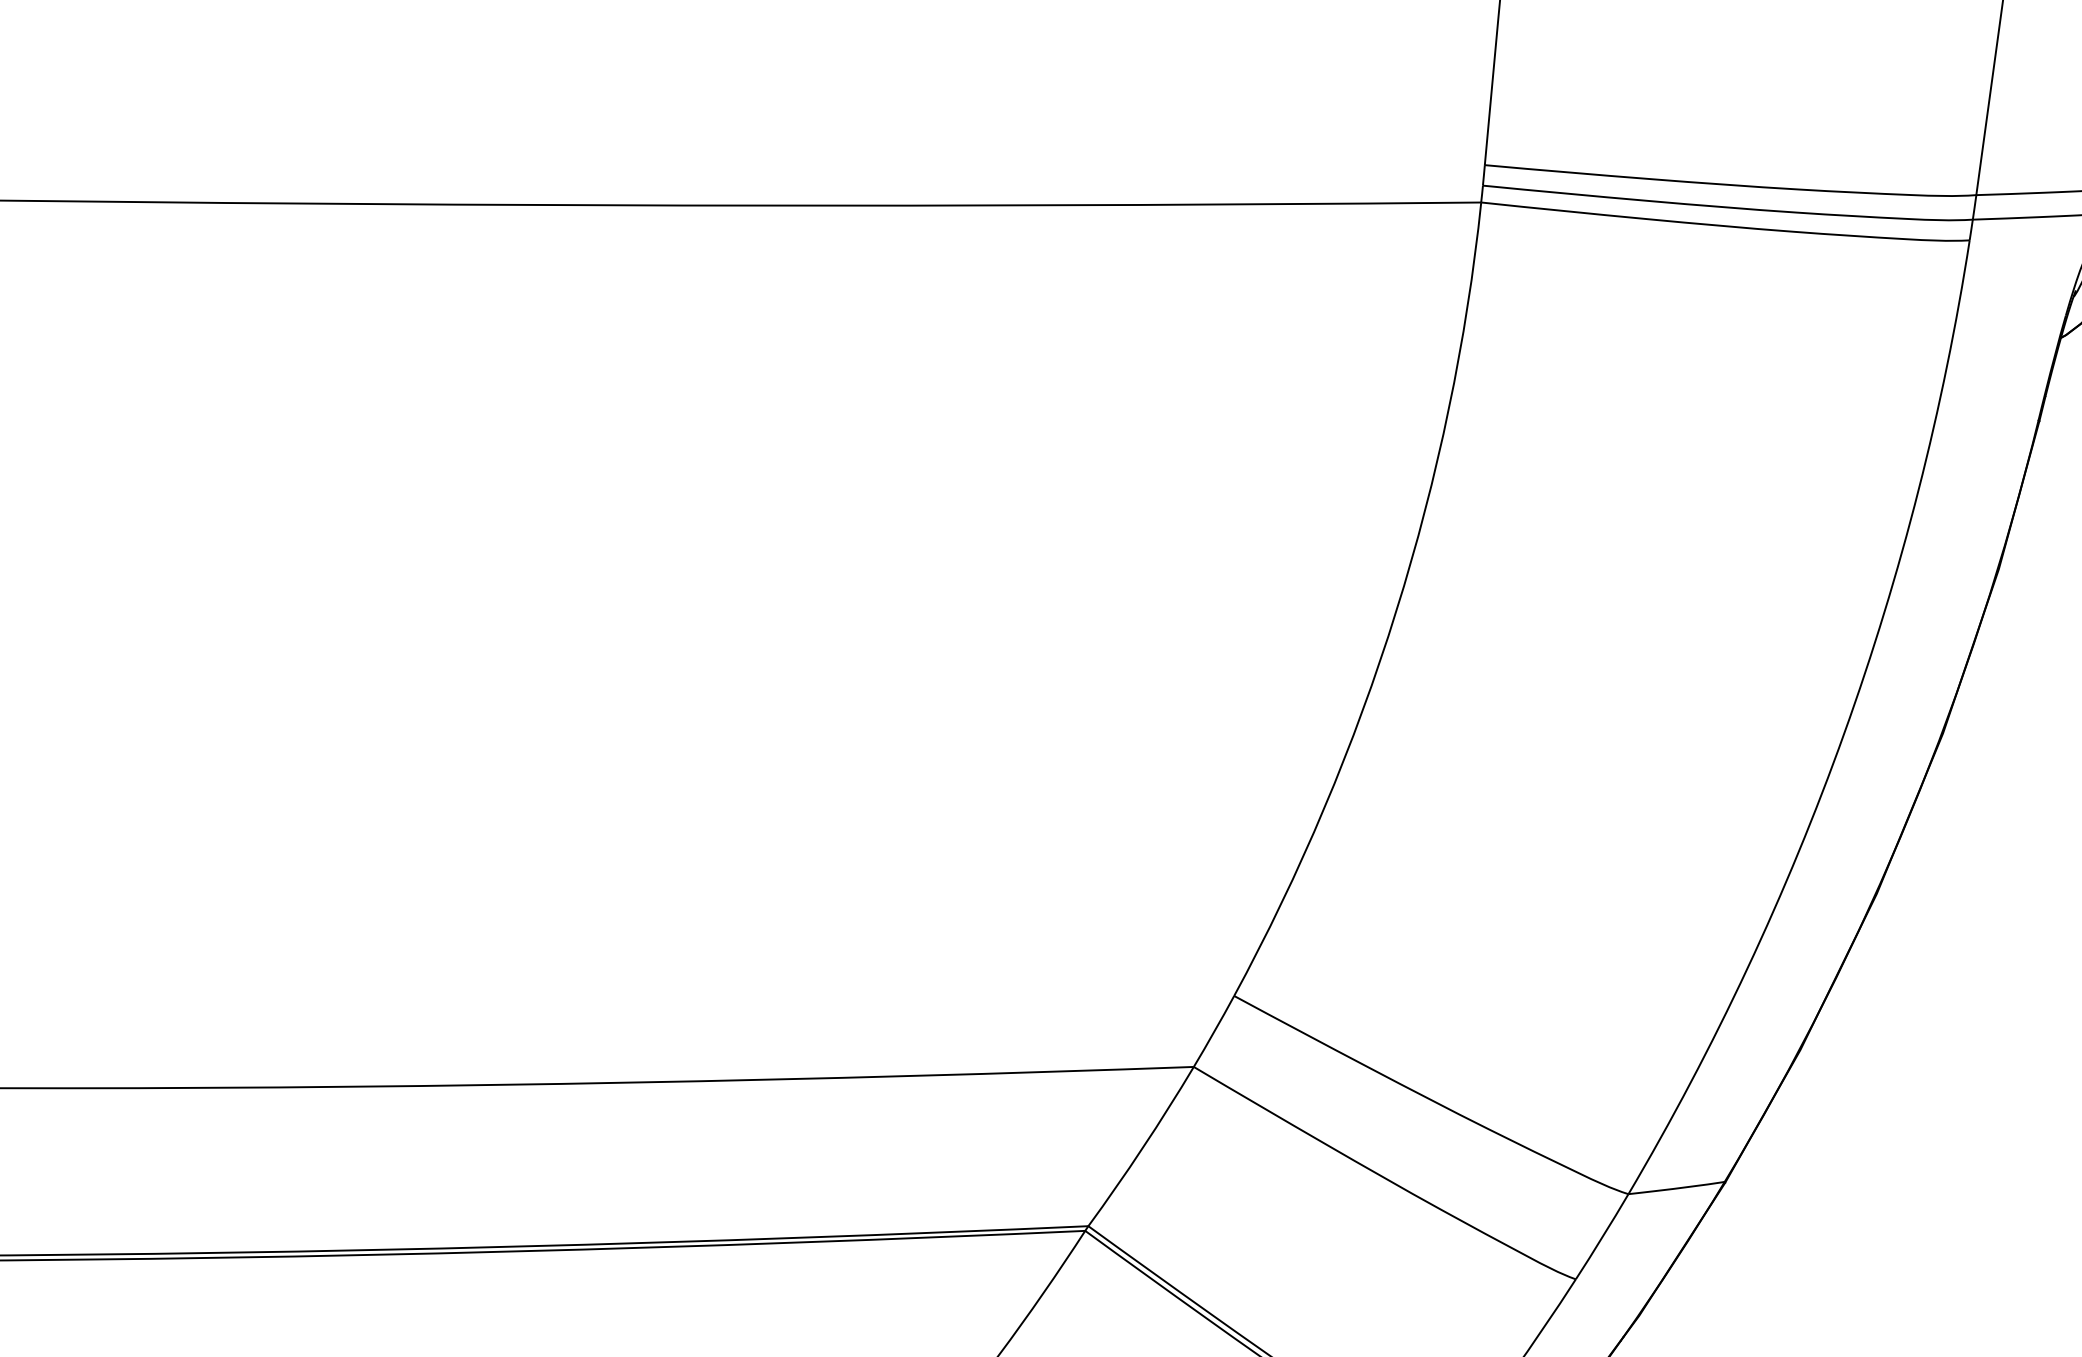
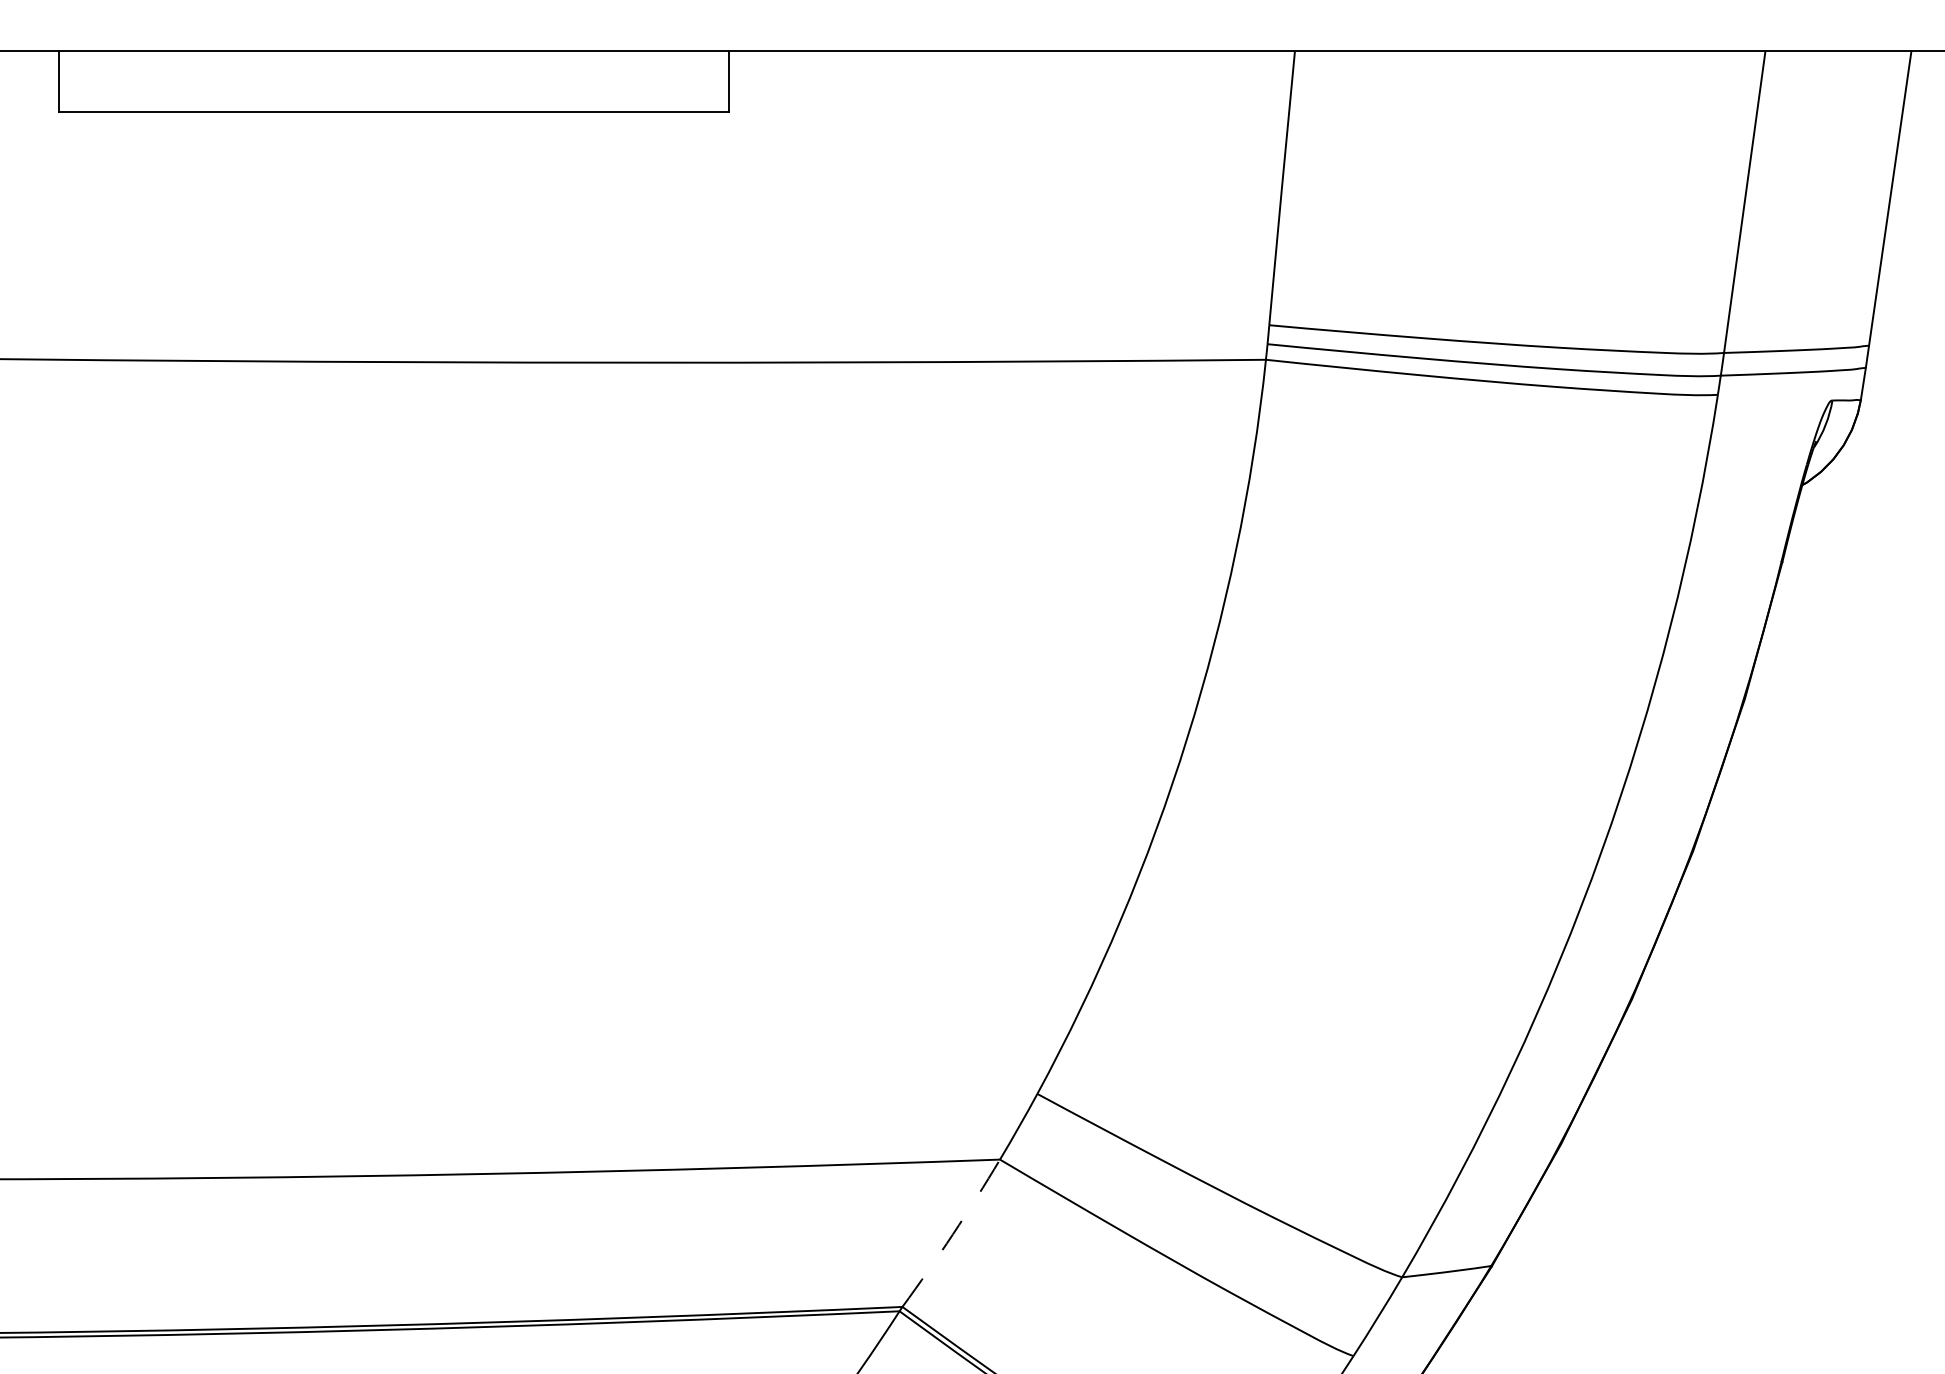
arc: (1142, 1147) -> (952, 1234), solid -> dashed

